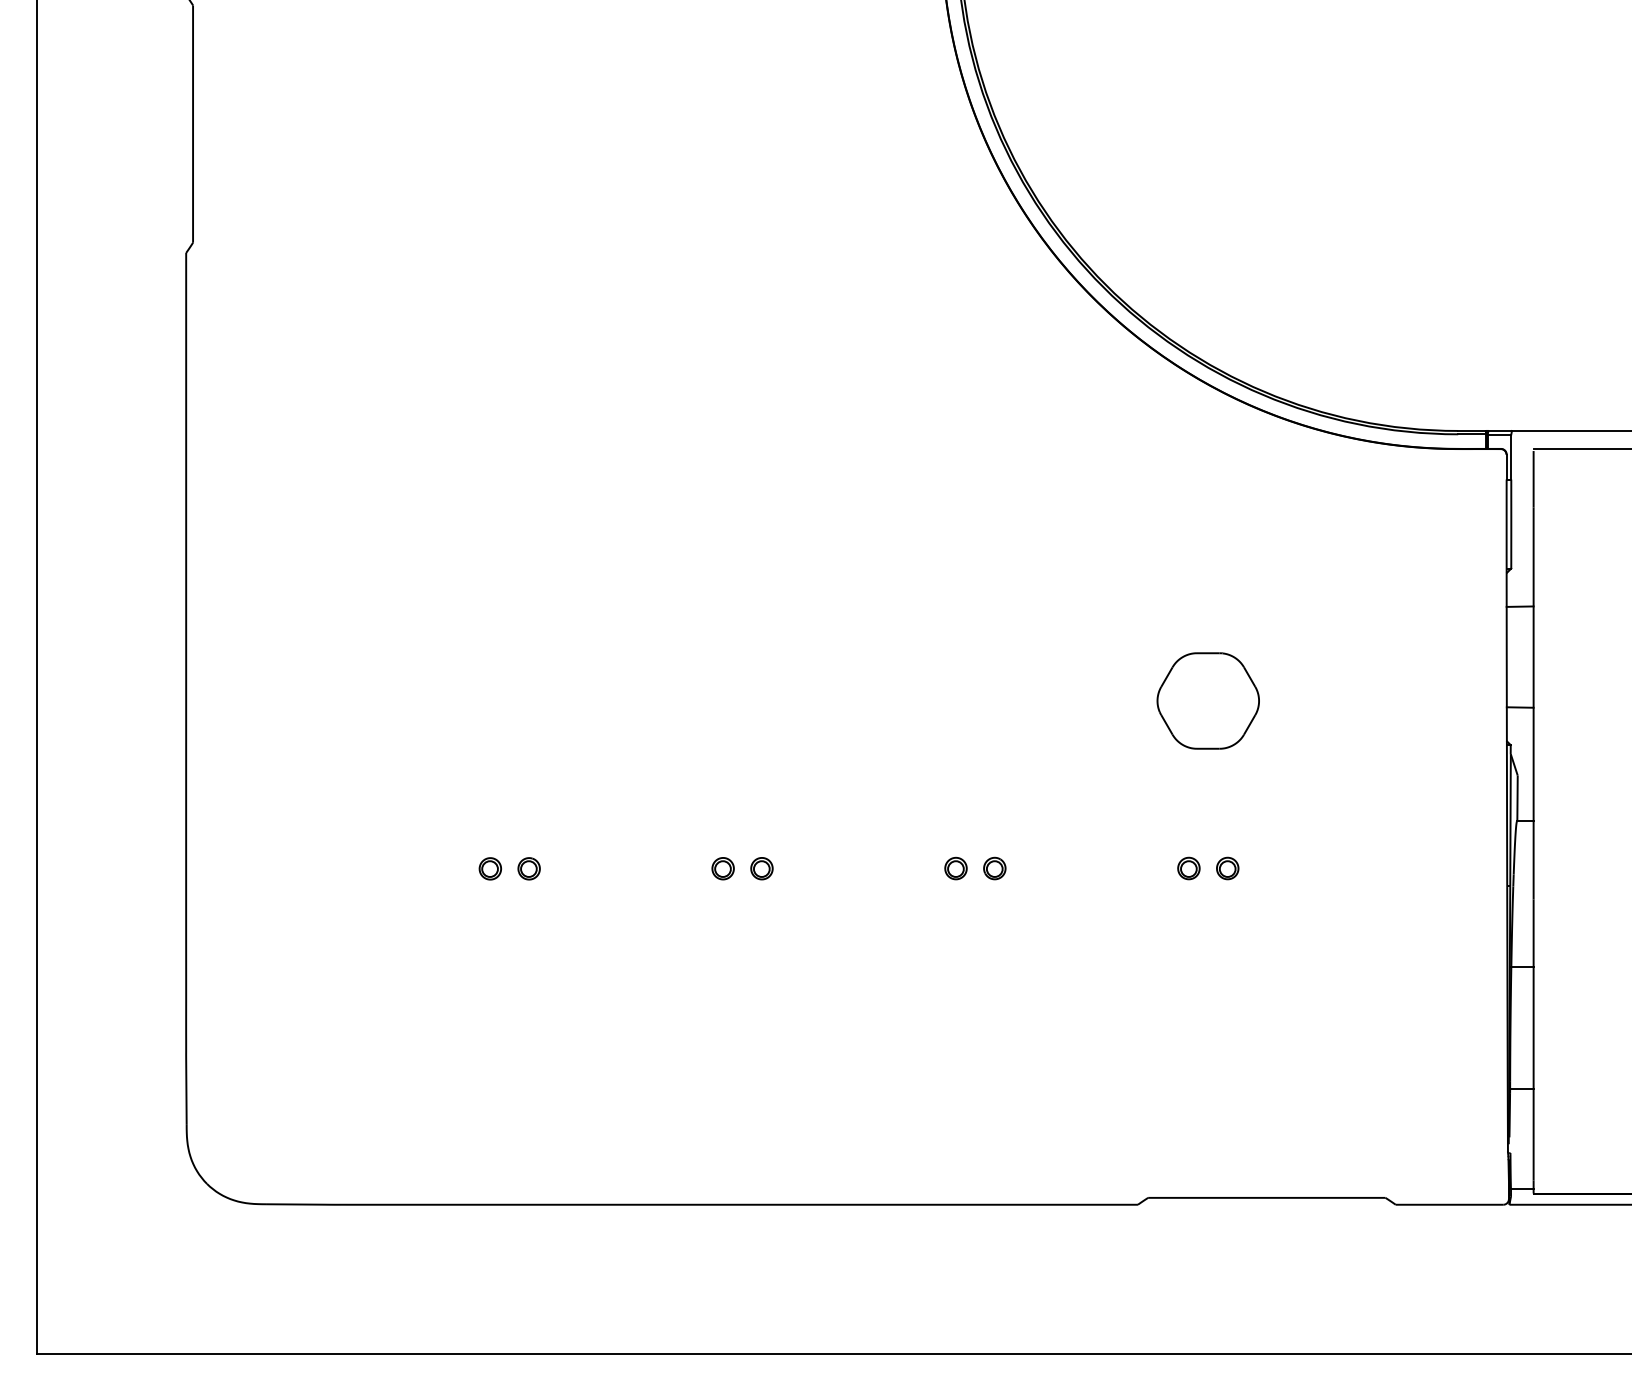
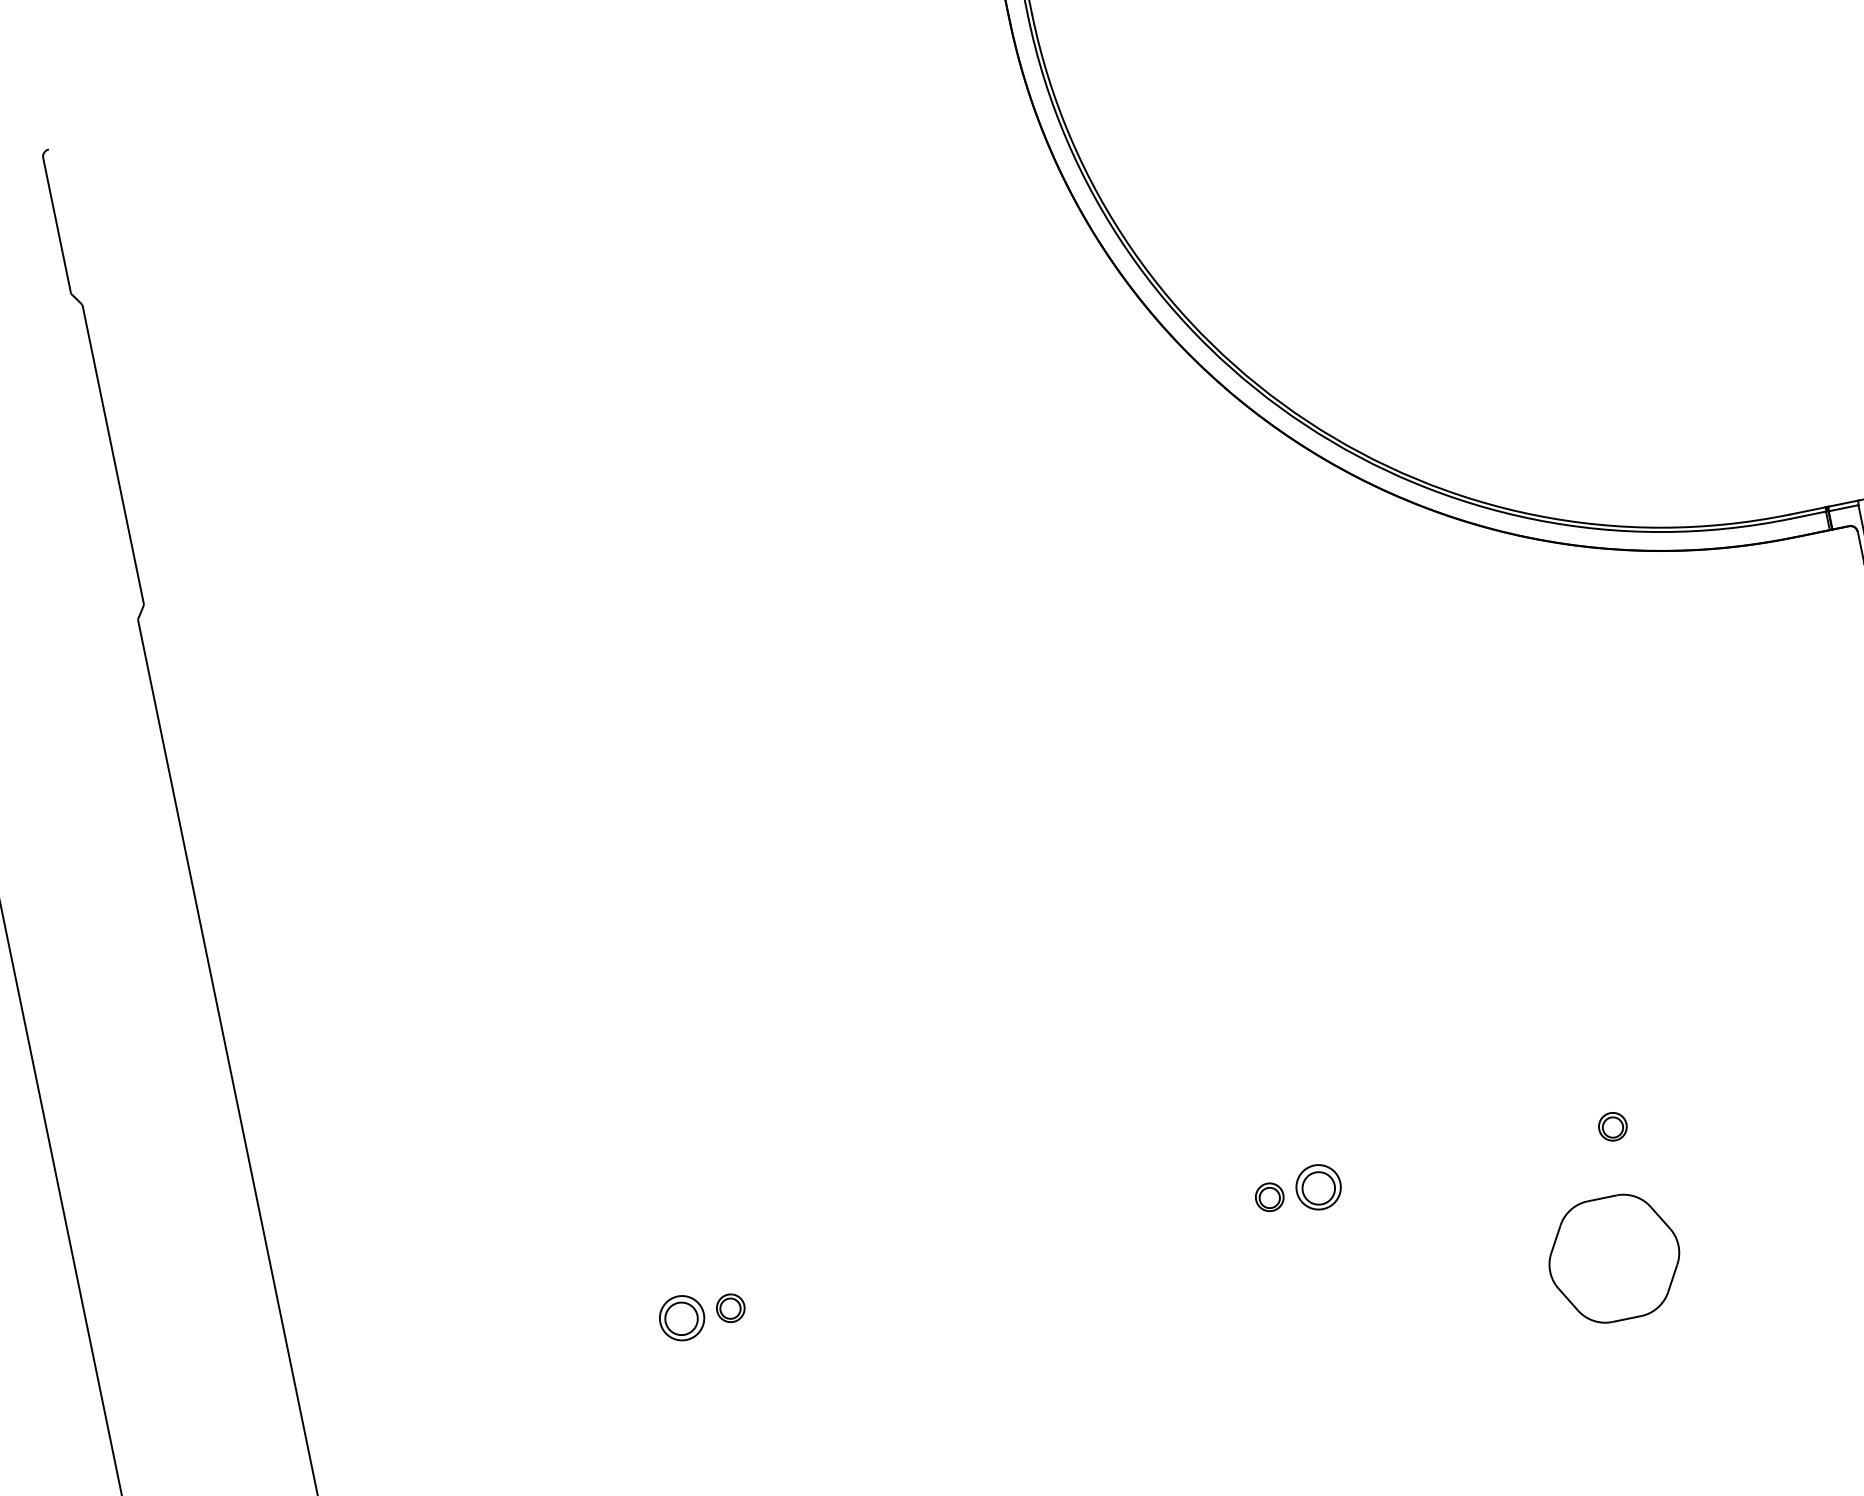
part: (1207, 700) -> (1613, 1258), moved
part: (489, 868) -> (680, 1318), size x1.6
part: (722, 868) -> (974, 1257), removed
part: (761, 868) -> (1024, 1247), removed
part: (994, 868) -> (1318, 1187), size x1.6
part: (1188, 868) -> (1563, 1136), removed

